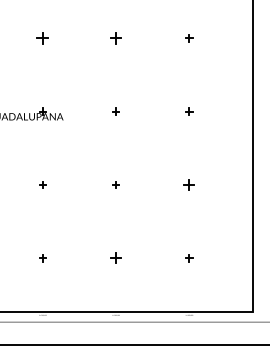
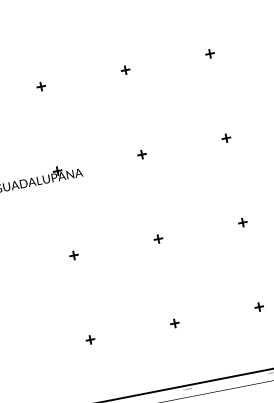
part: (42, 38) -> (40, 86), size x0.62
part: (115, 38) -> (125, 70), size x0.62
part: (189, 184) -> (242, 222), size x0.62
part: (115, 258) -> (174, 323), size x0.62

